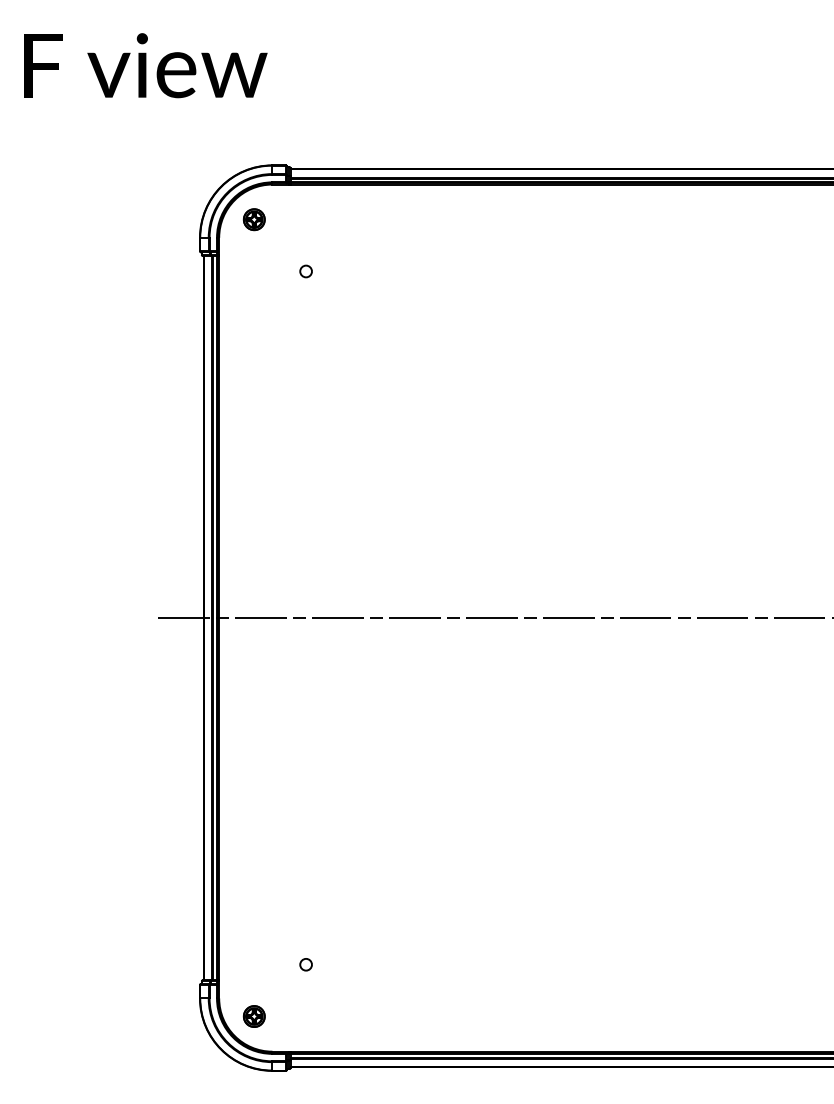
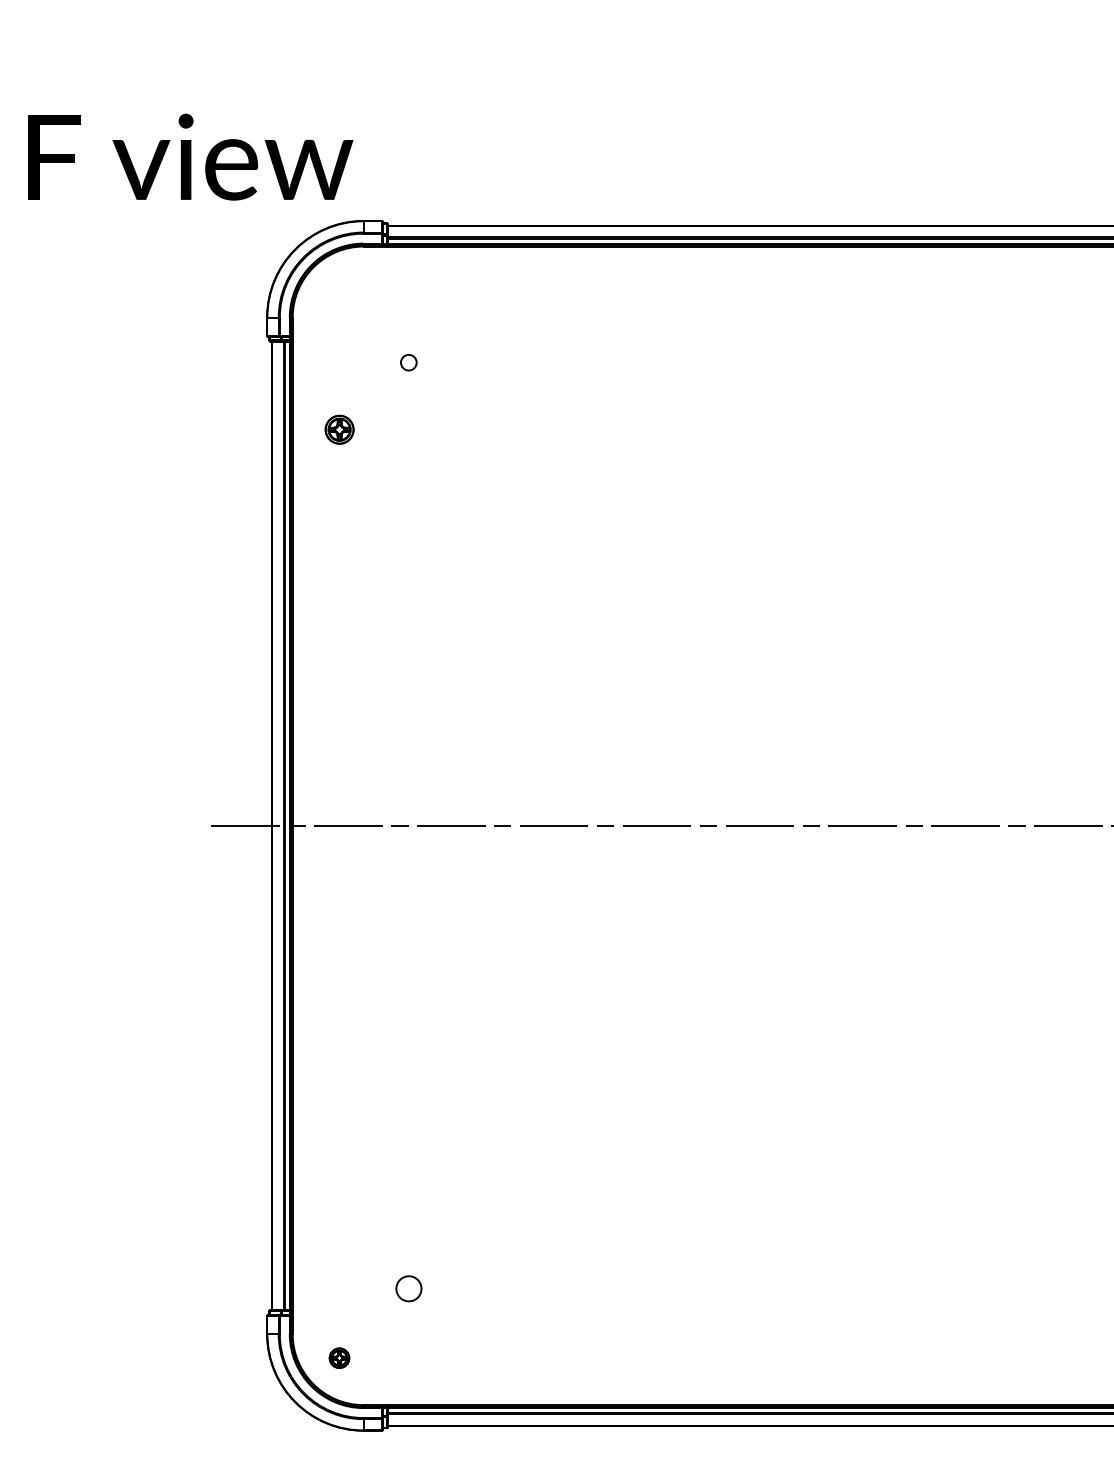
text: (145, 65) -> (190, 156), moved
part: (253, 219) -> (338, 429), moved
circle: (305, 964) -> (408, 1288), size x1.6
part: (253, 1016) -> (338, 1358), size x0.7

